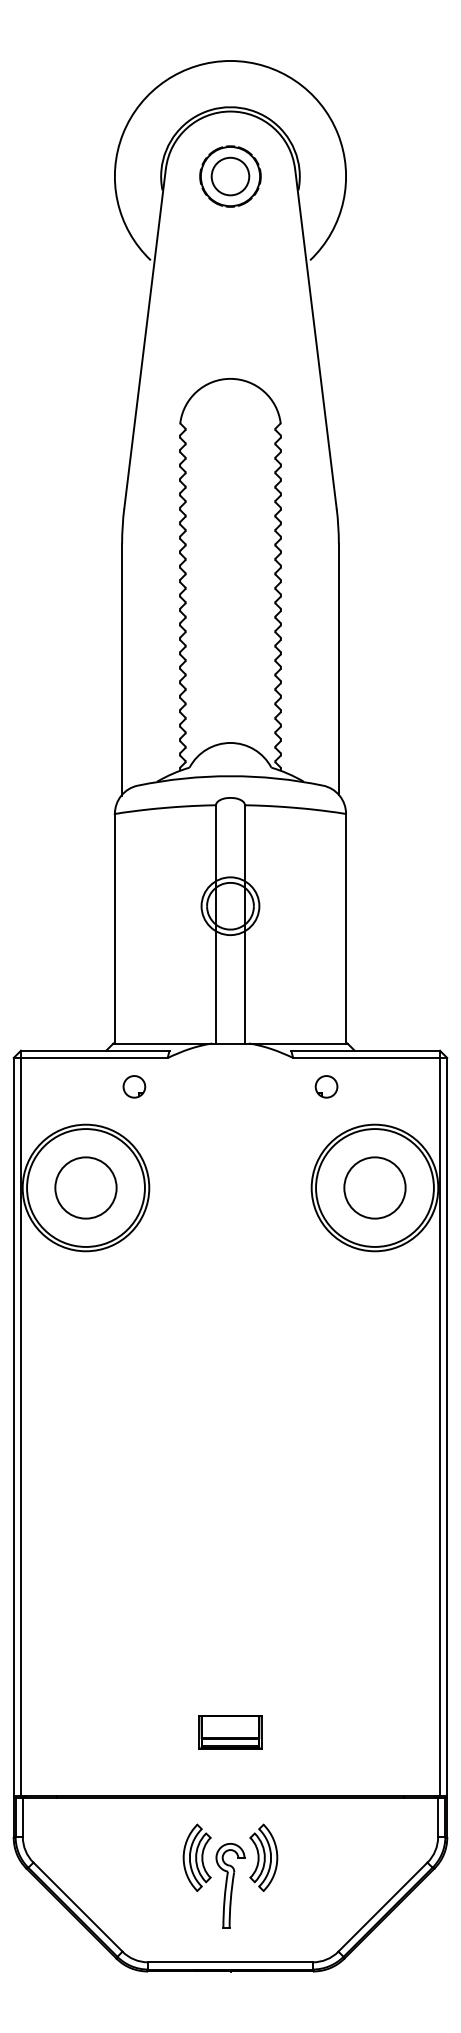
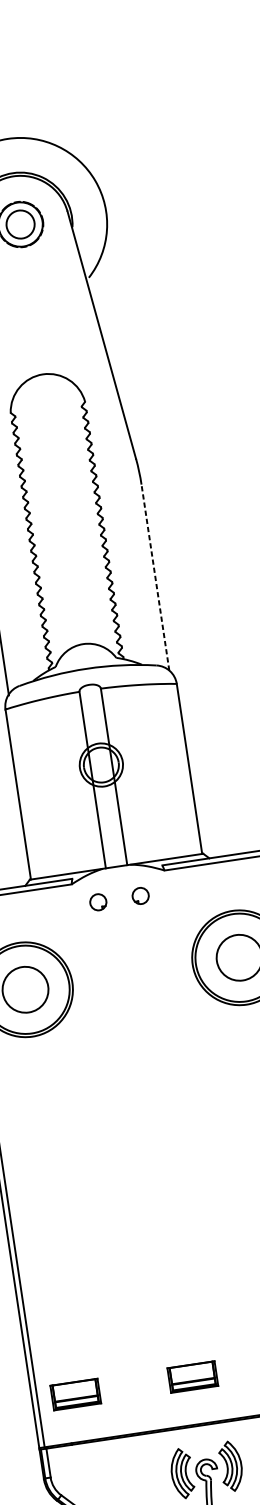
line: (338, 669) -> (155, 577), solid -> dashed
part: (134, 1086) -> (98, 902), moved
part: (326, 1086) -> (140, 895), moved
part: (72, 1732) -> (75, 1394), added

